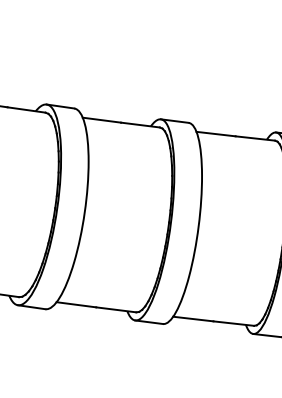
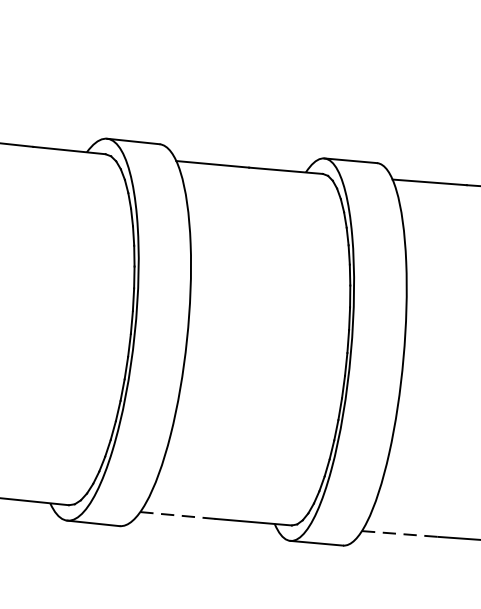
line: (76, 304) -> (178, 514), solid -> dashed
line: (193, 319) -> (400, 534), solid -> dashed

